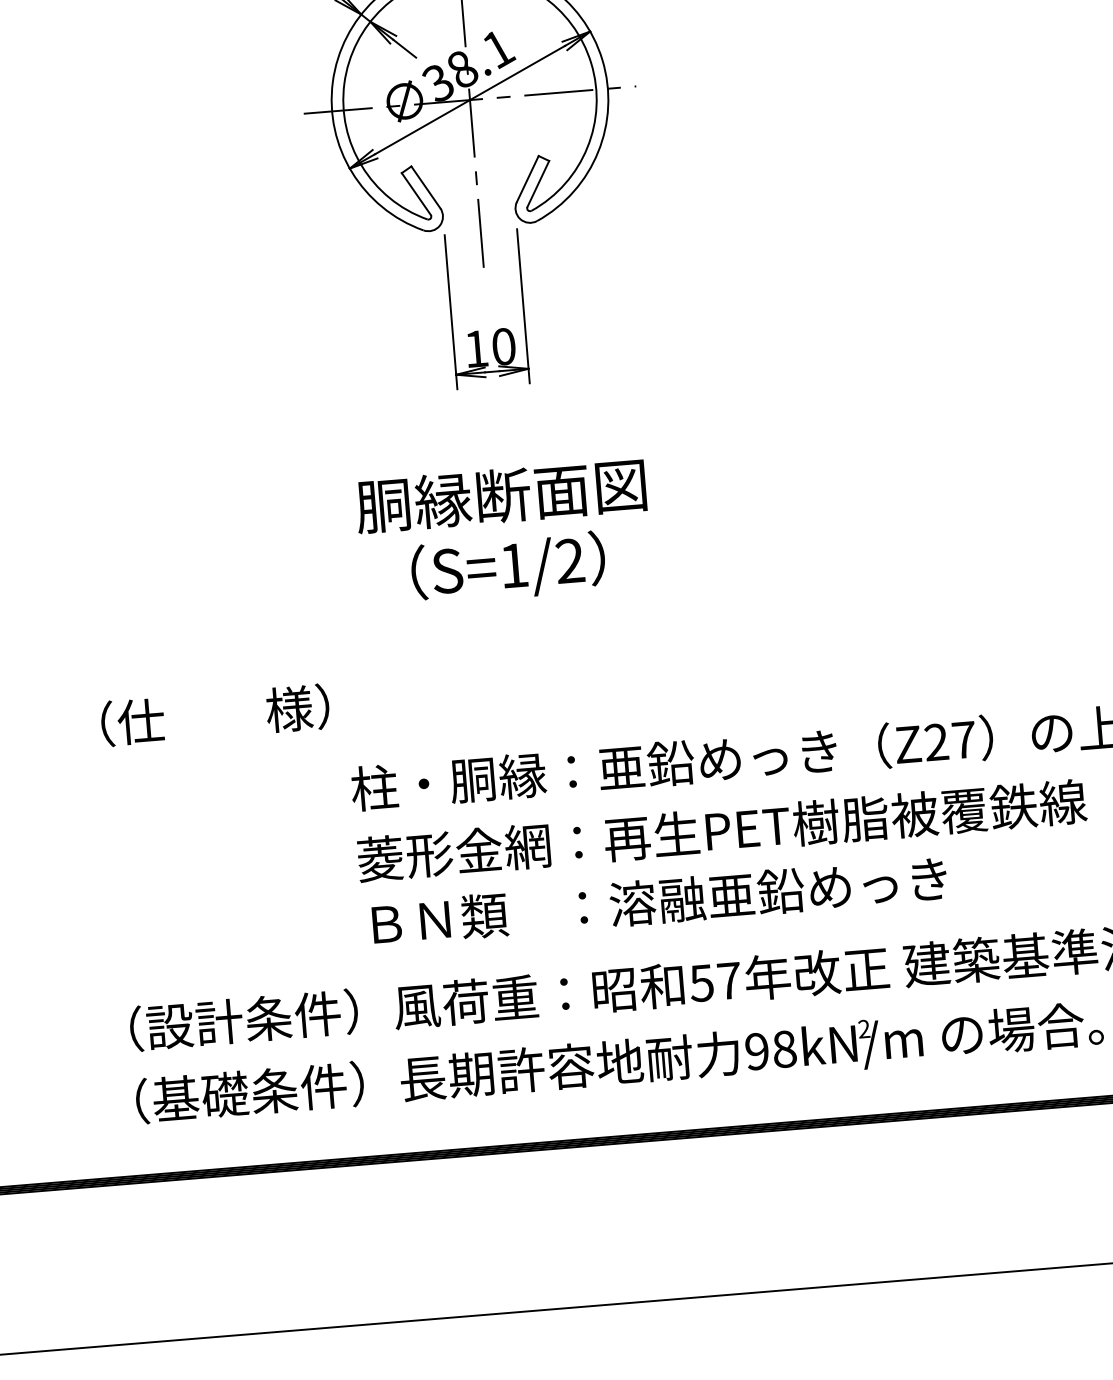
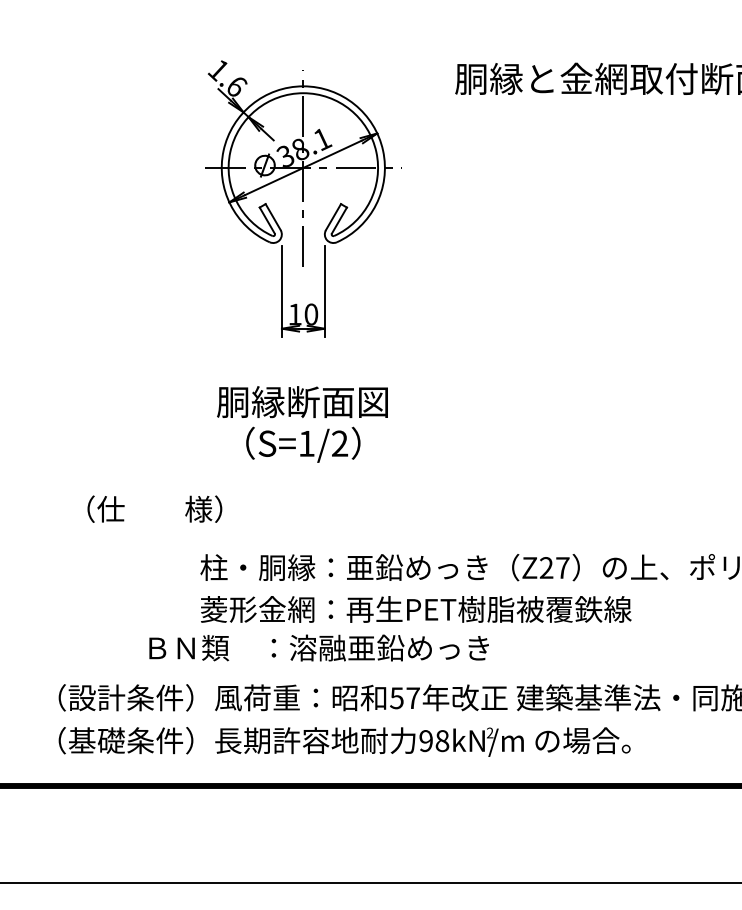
text: (214, 714) -> (154, 508), moved
text: (658, 900) -> (318, 647), moved

